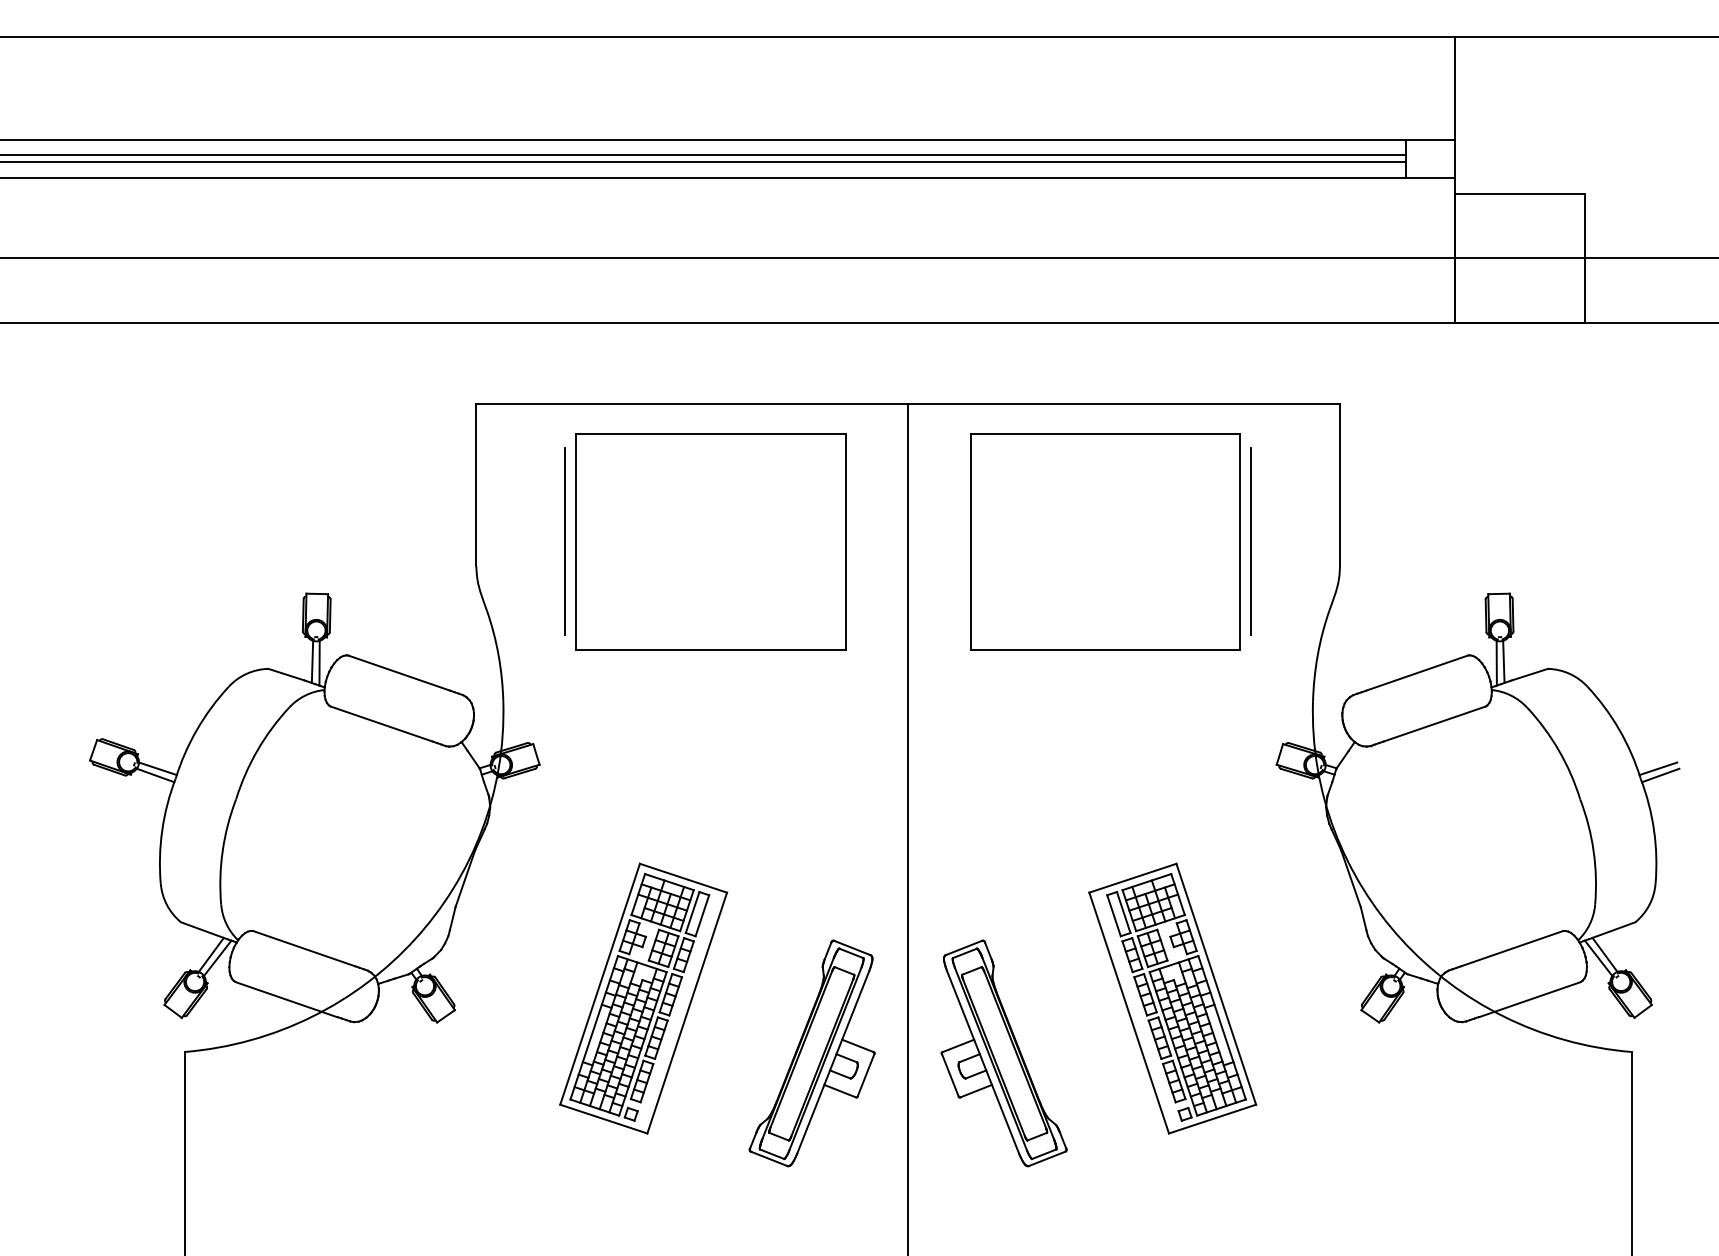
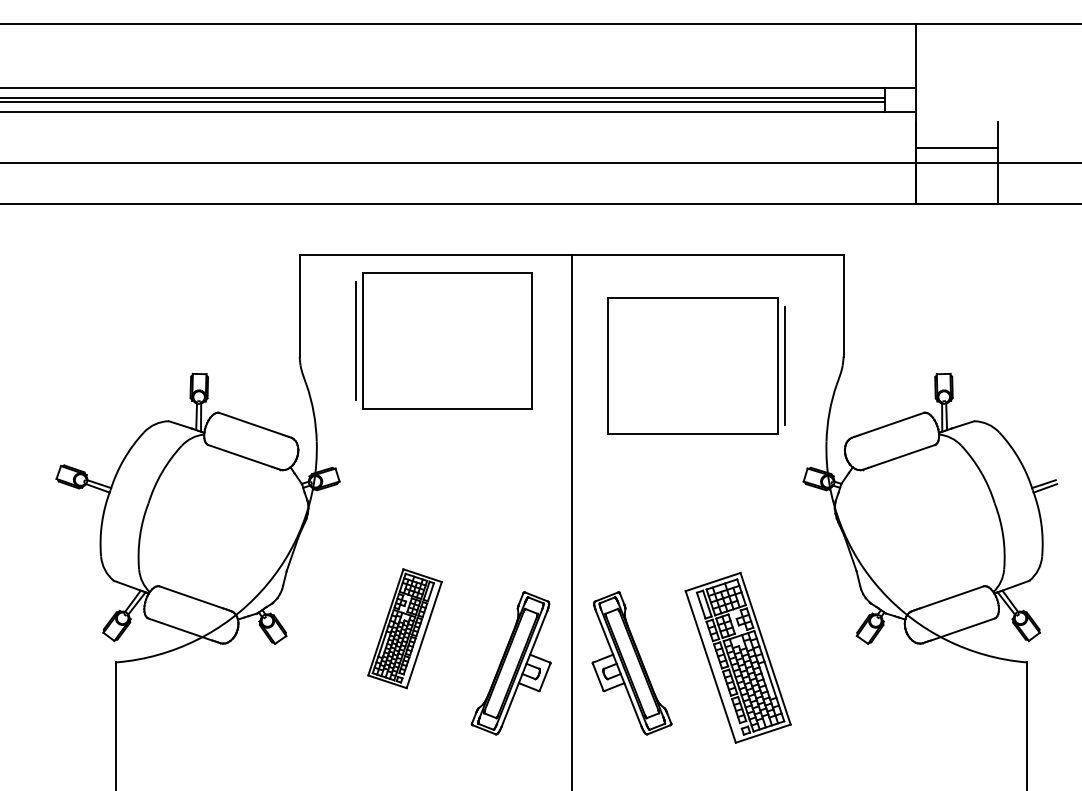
line: (1519, 194) -> (956, 148), moved
part: (1111, 540) -> (696, 365), moved
part: (642, 998) -> (404, 628), size x0.7
part: (1171, 998) -> (737, 657), moved

